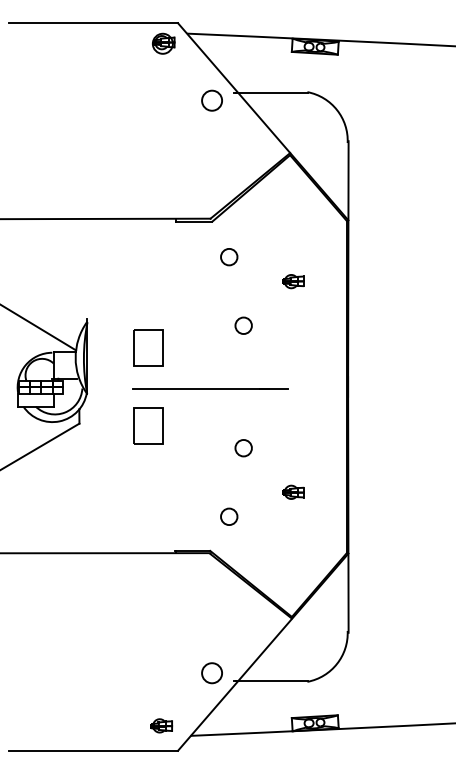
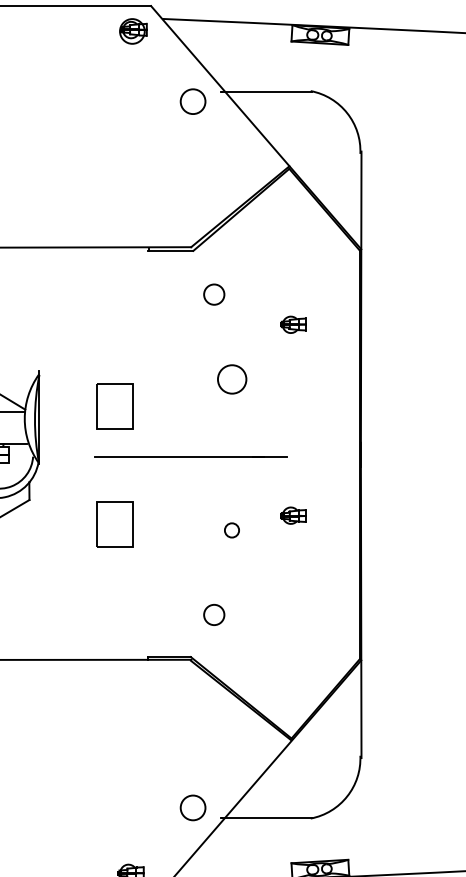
circle: (243, 325) -> (231, 378), size x1.4
part: (148, 425) -> (114, 523), moved
circle: (243, 448) -> (231, 530), size x0.7
part: (293, 491) -> (293, 514), moved

